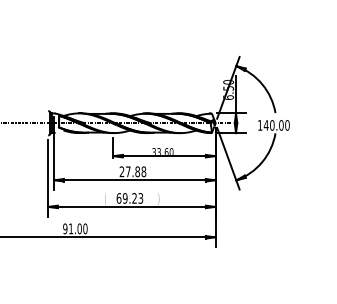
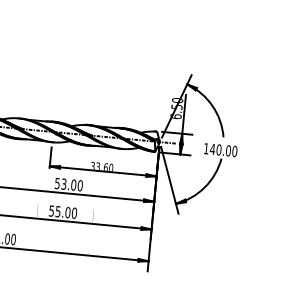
text: (132, 171) -> (68, 184), 27.88 -> 53.00
text: (129, 198) -> (62, 212), 69.23 -> 55.00

